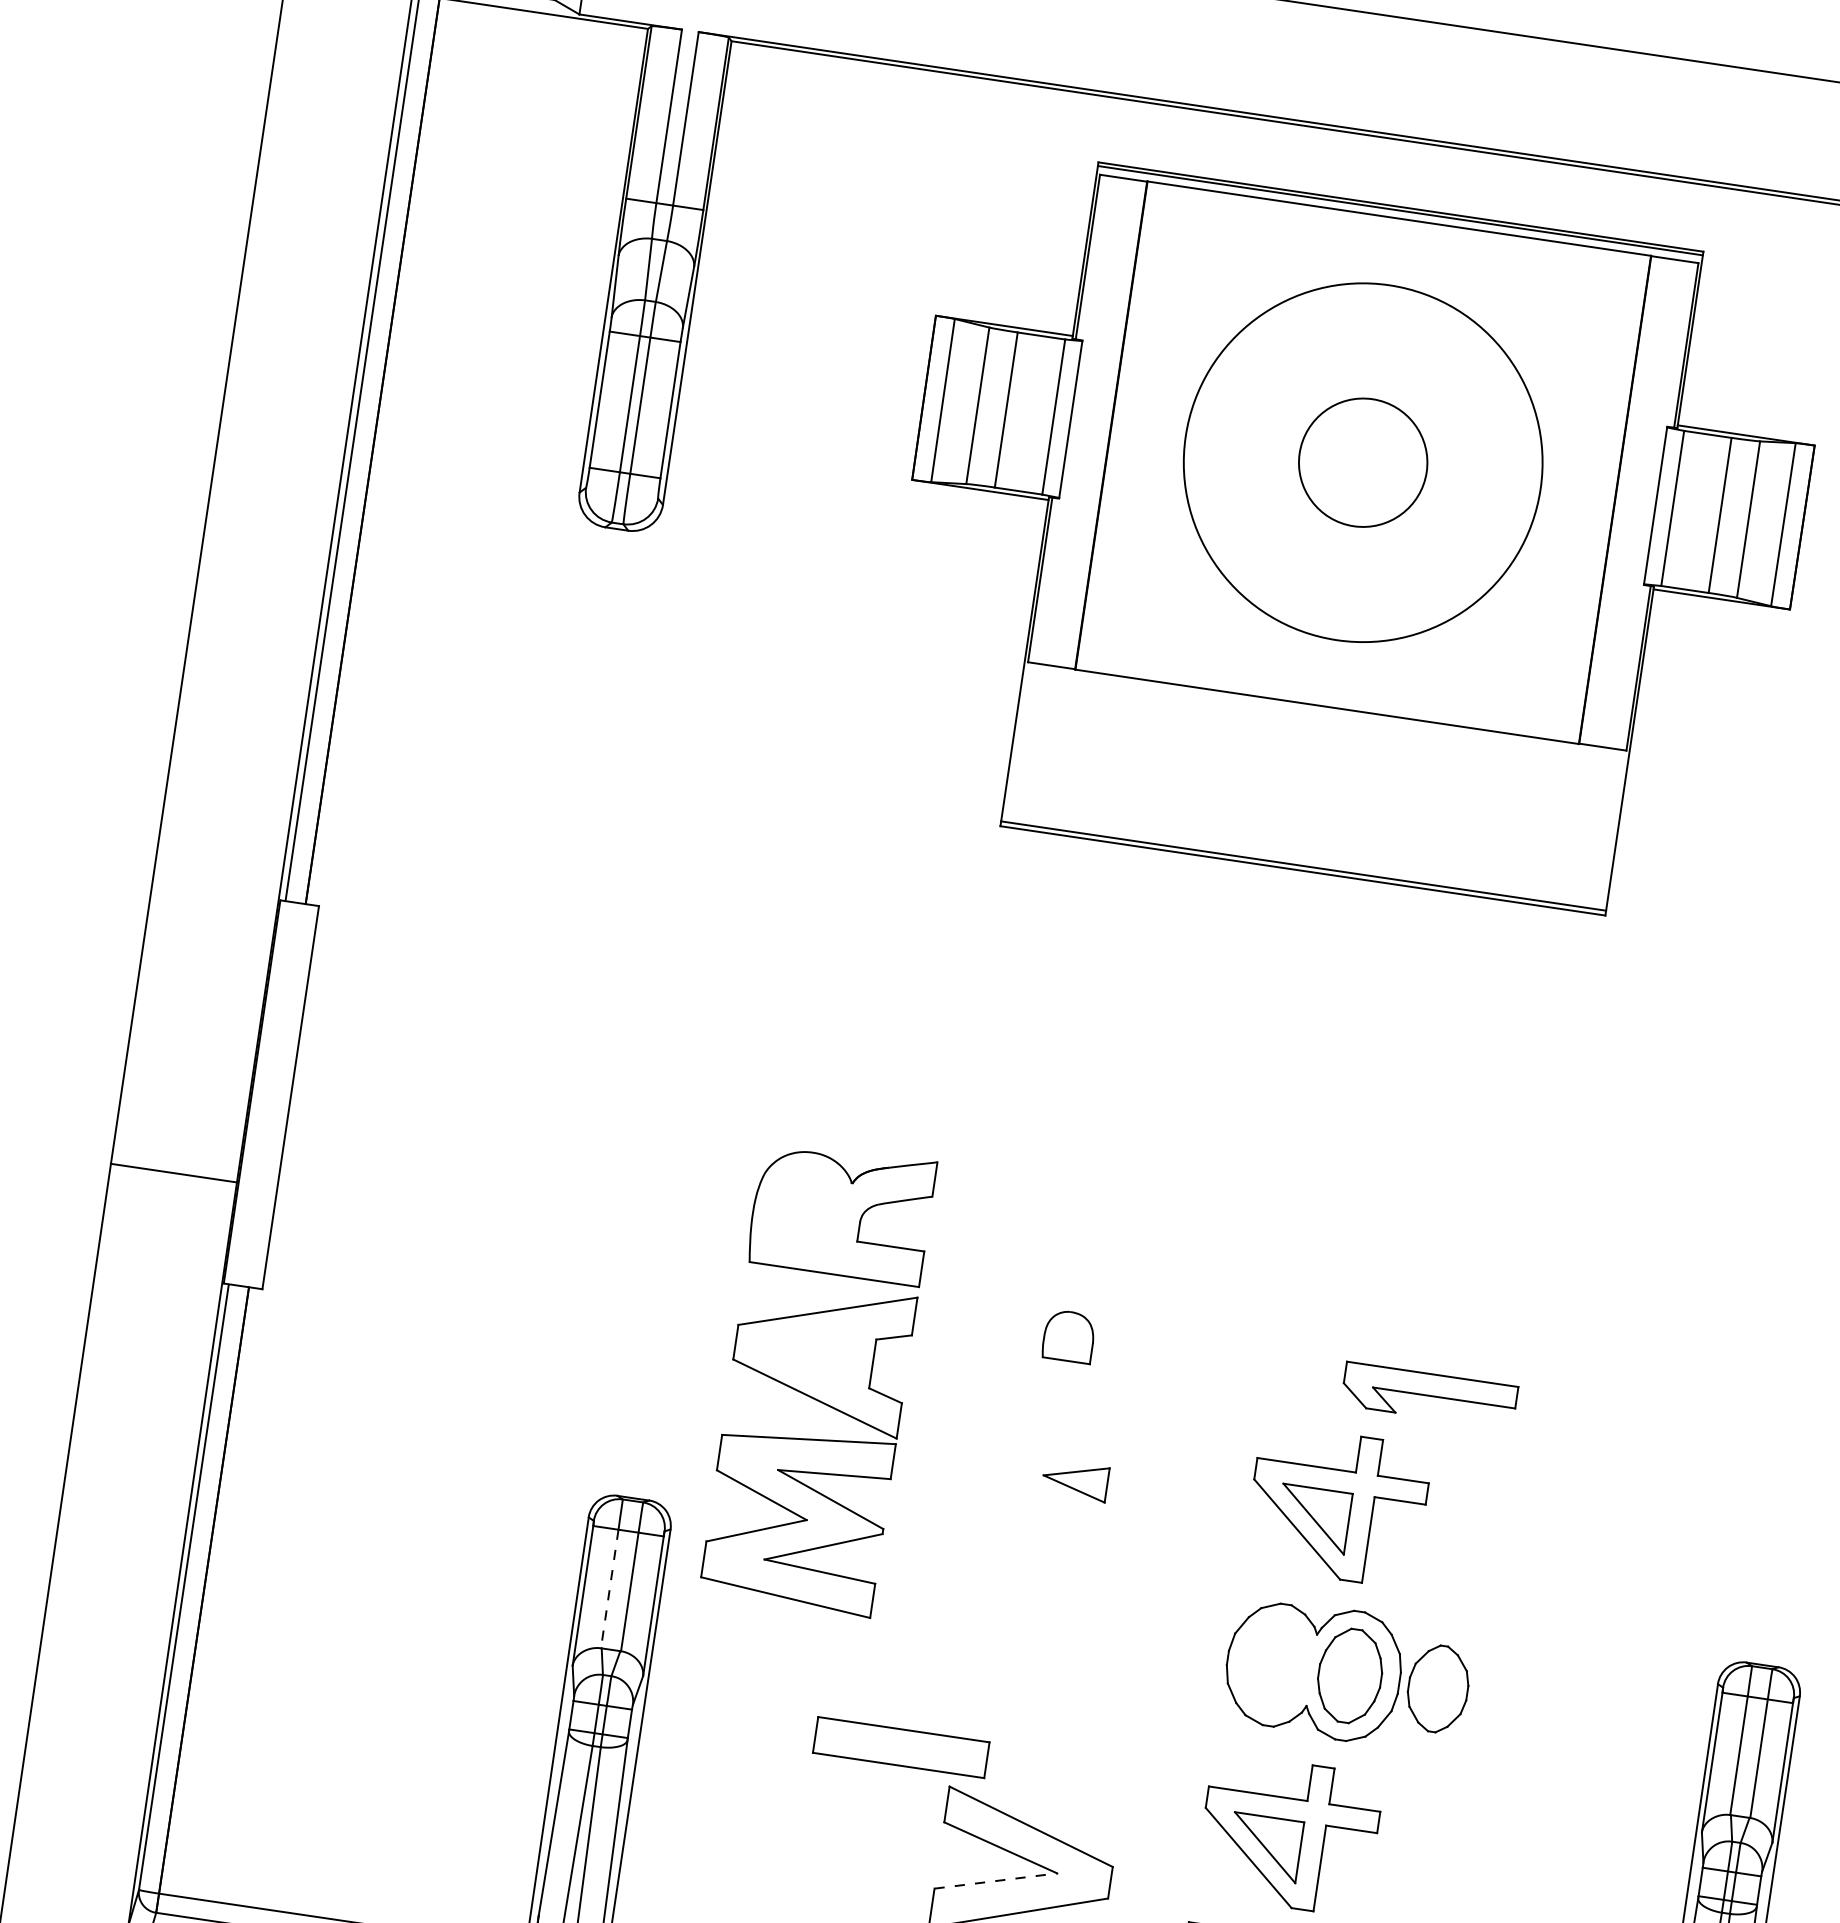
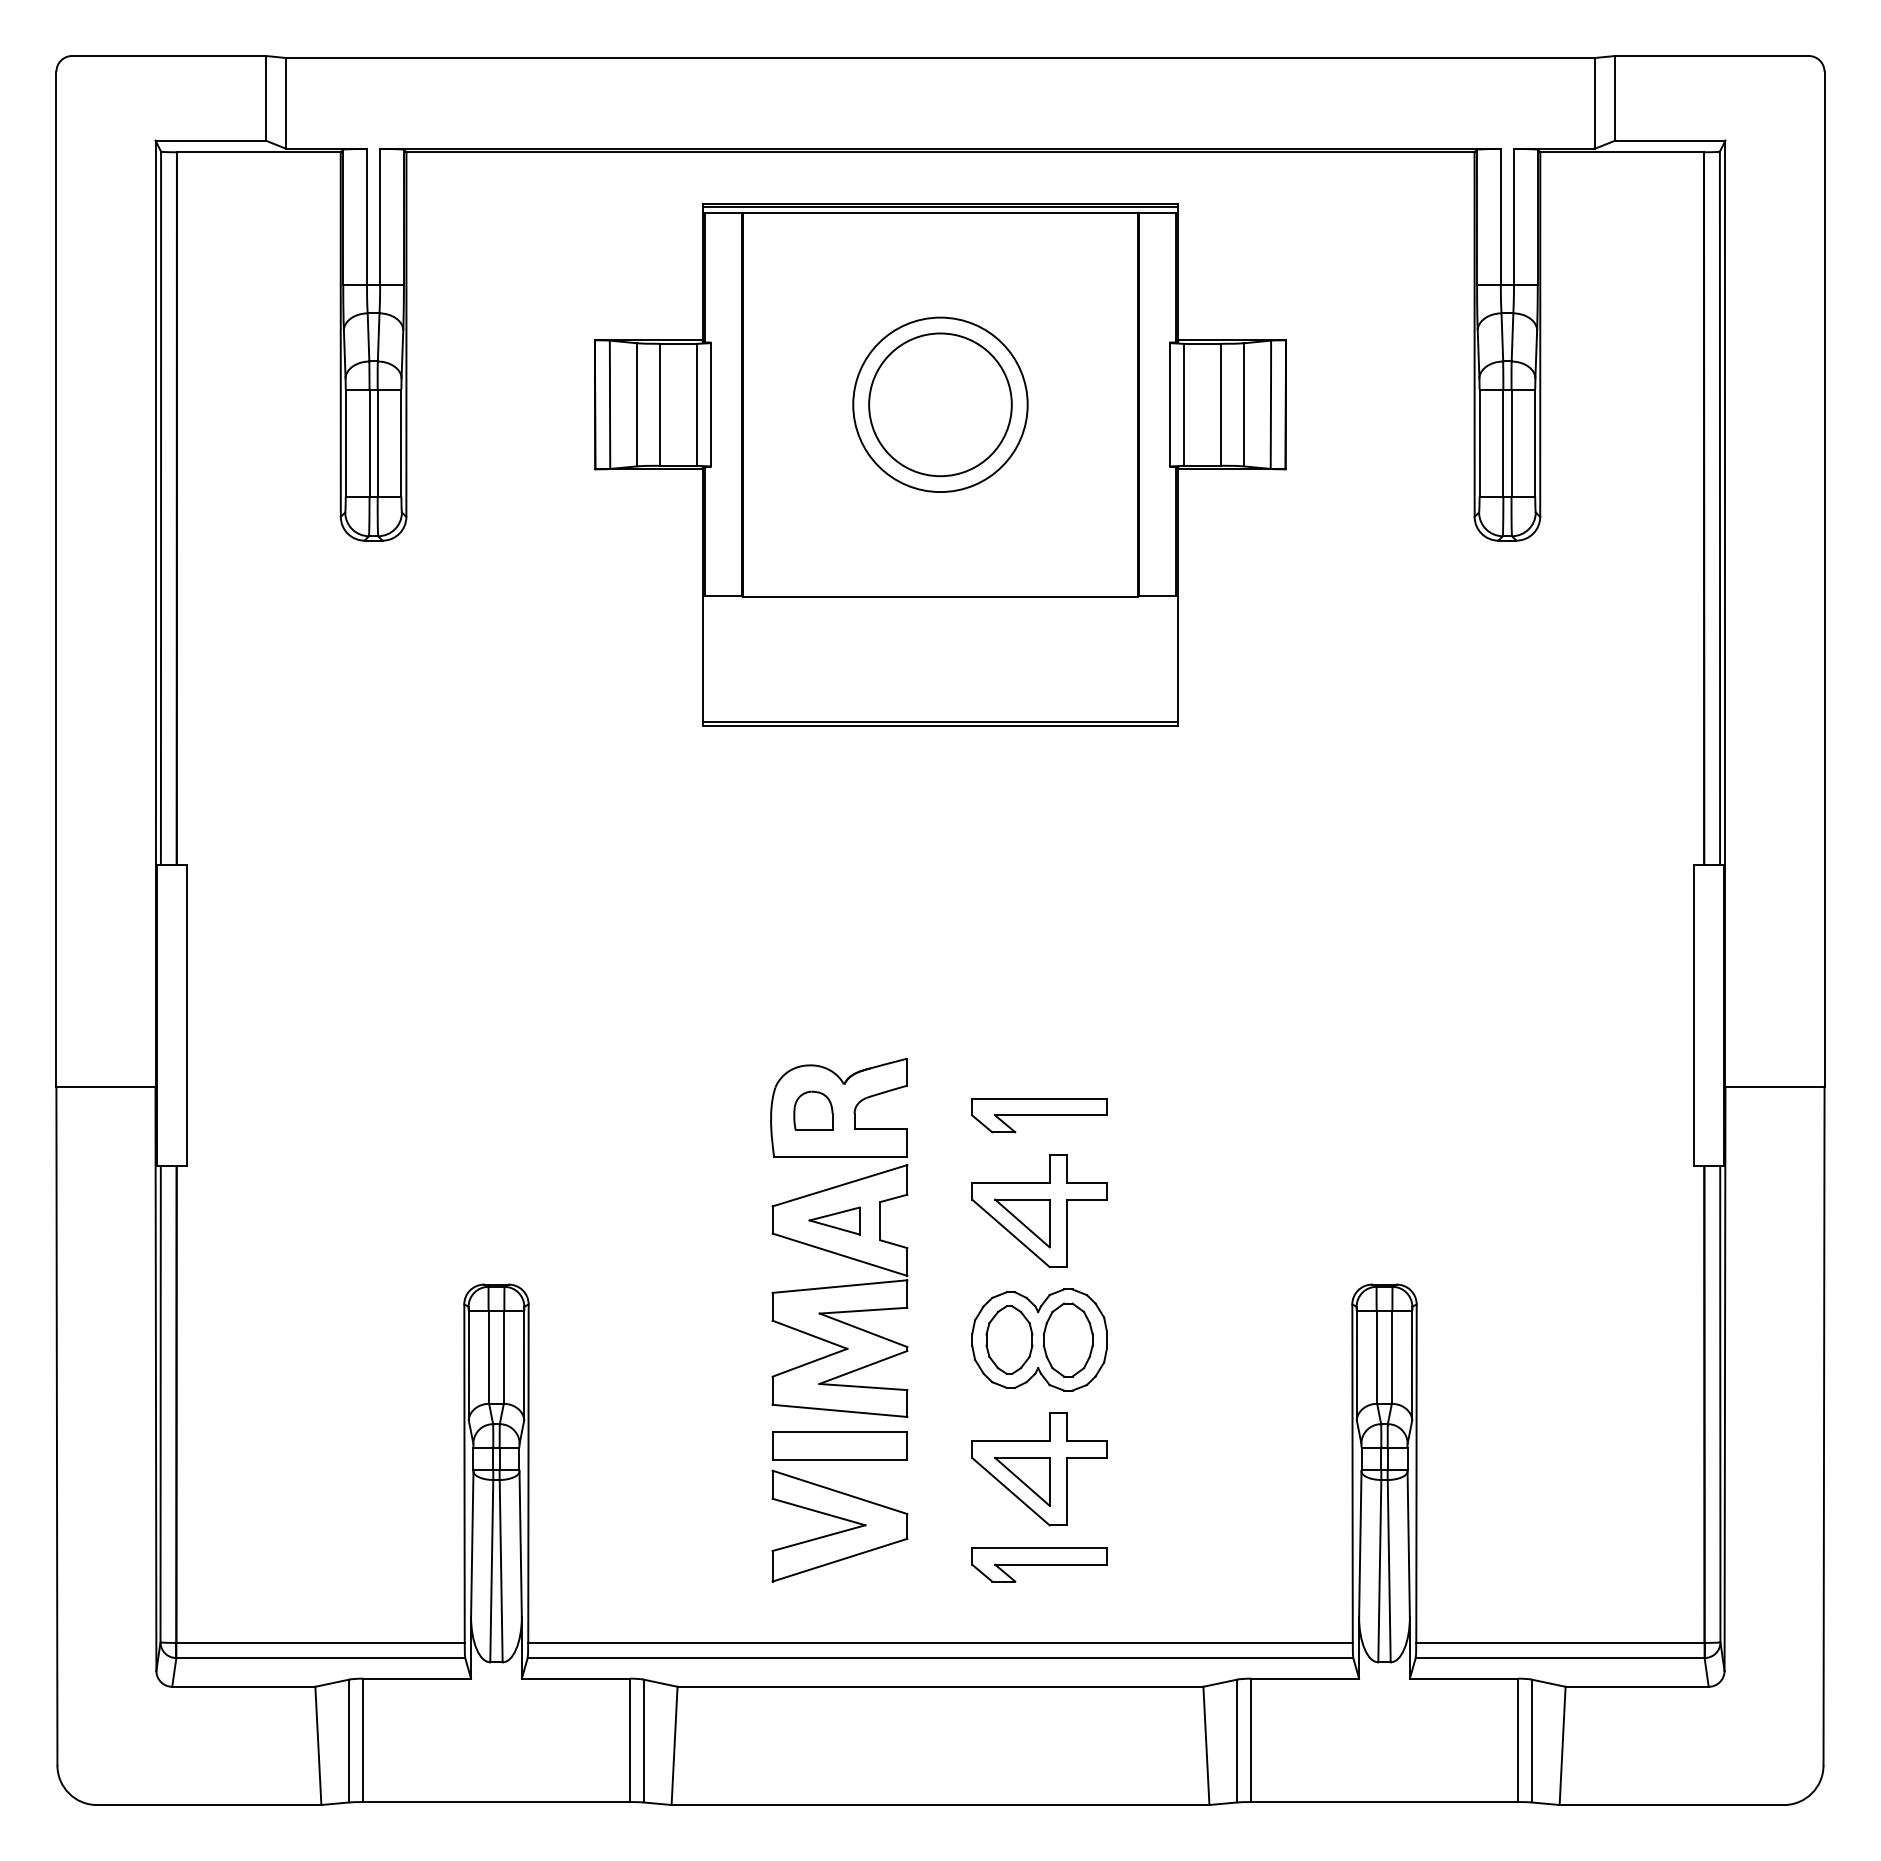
circle: (1363, 462) -> (940, 404), size x0.62
circle: (1363, 462) -> (940, 404), size x1.43
part: (817, 1377) -> (839, 1237), moved
part: (1429, 1395) -> (1039, 1115), moved
line: (609, 1589) -> (488, 1357), dashed -> solid
part: (1438, 1688) -> (1009, 1339), moved
part: (900, 1746) -> (839, 1445), moved
line: (996, 1881) -> (819, 1538), dashed -> solid

